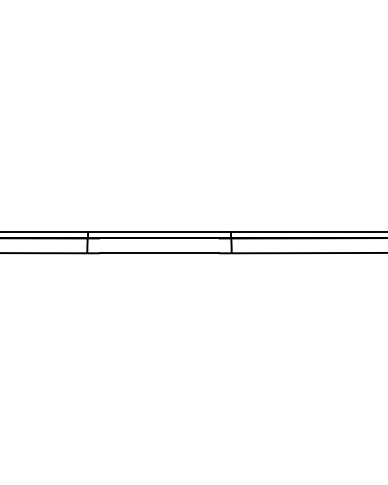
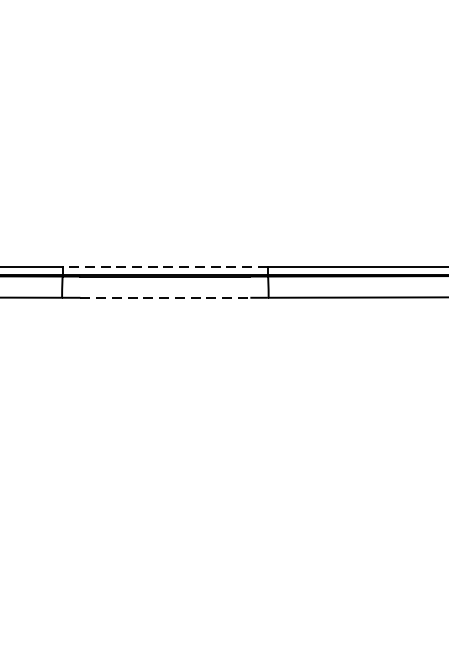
line: (159, 231) -> (165, 266), solid -> dashed
line: (160, 253) -> (166, 298), solid -> dashed

